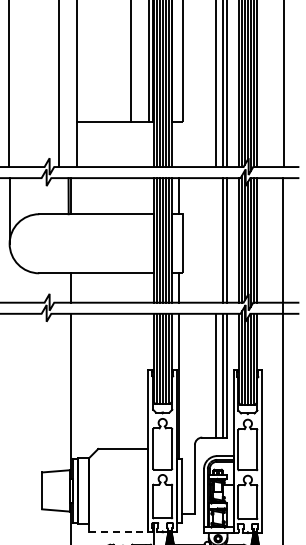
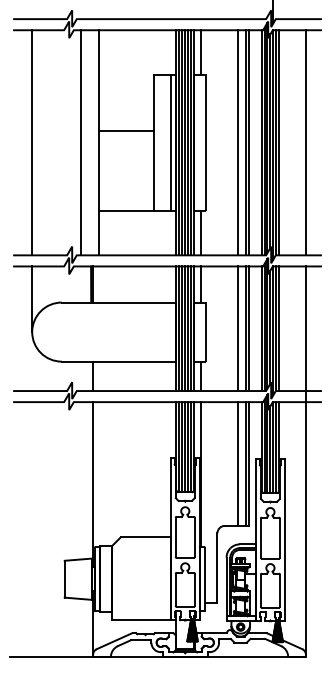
line: (103, 42) -> (126, 130), added
line: (178, 144) -> (201, 232), added
line: (215, 240) -> (238, 328), added
line: (118, 532) -> (141, 620), dashed -> solid

